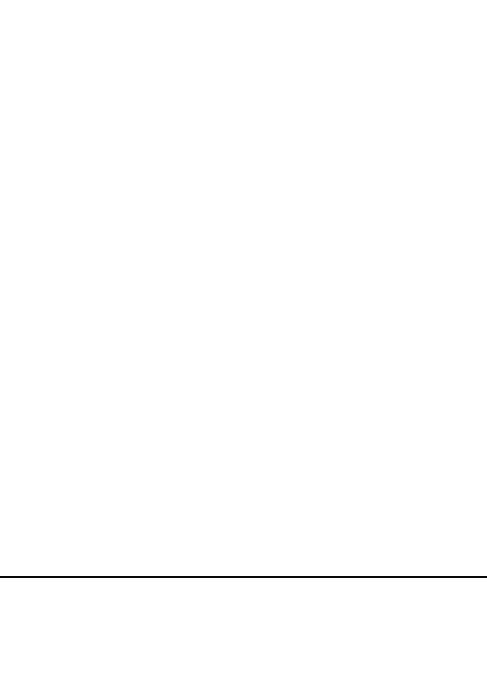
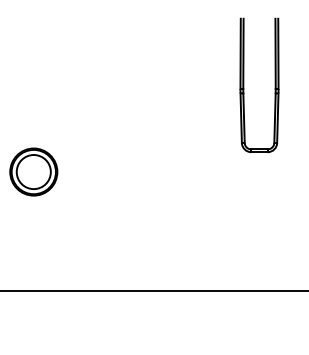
part: (79, 339) -> (33, 171), added

